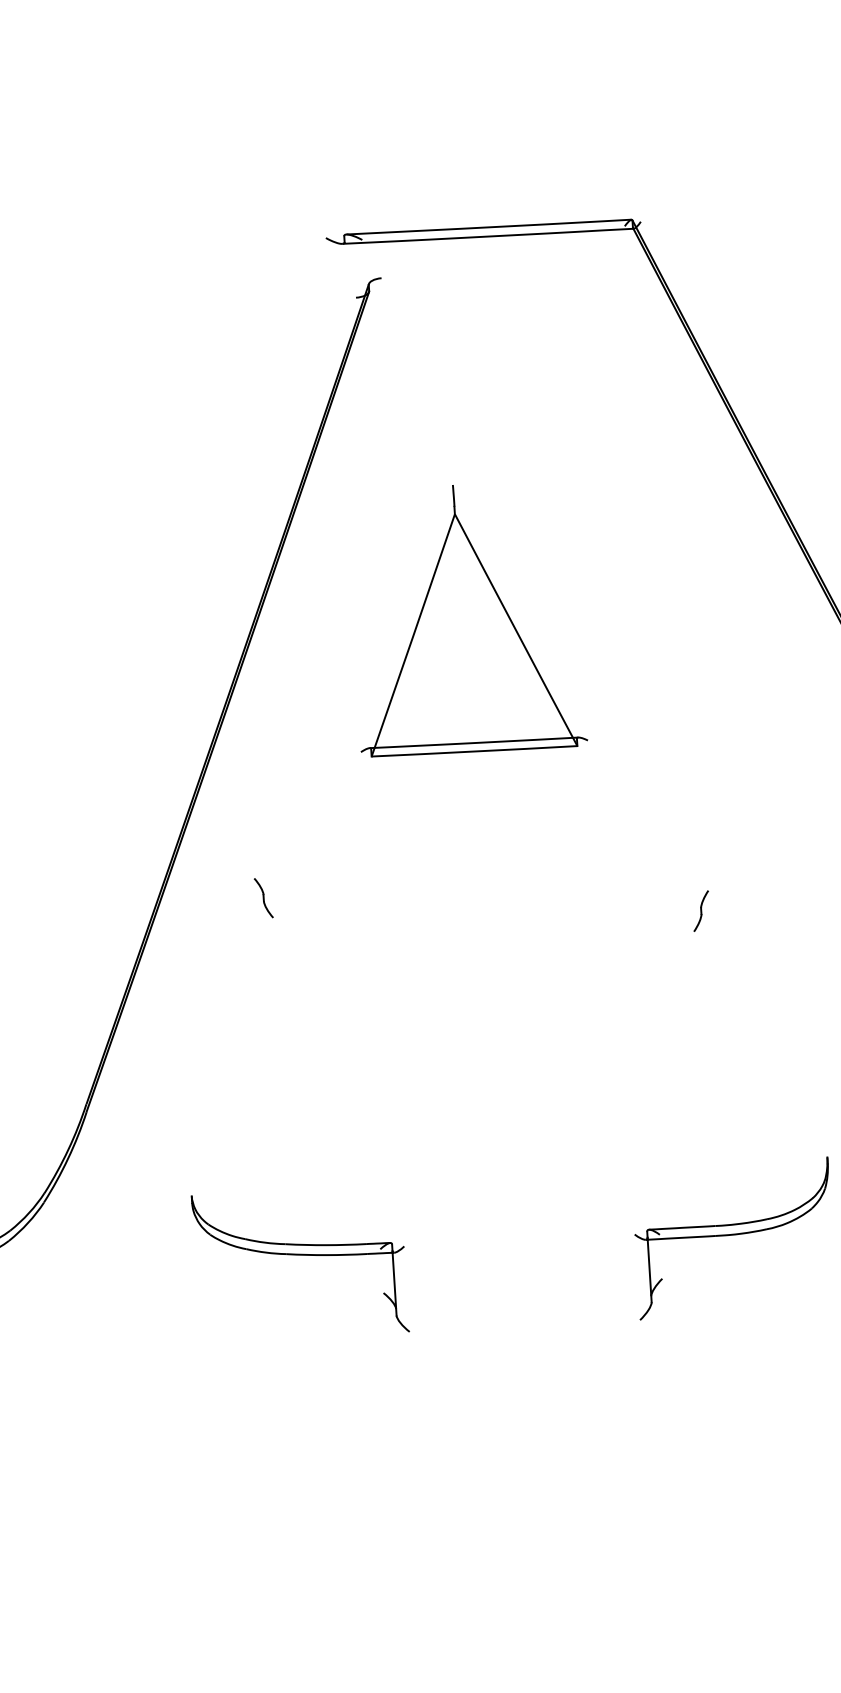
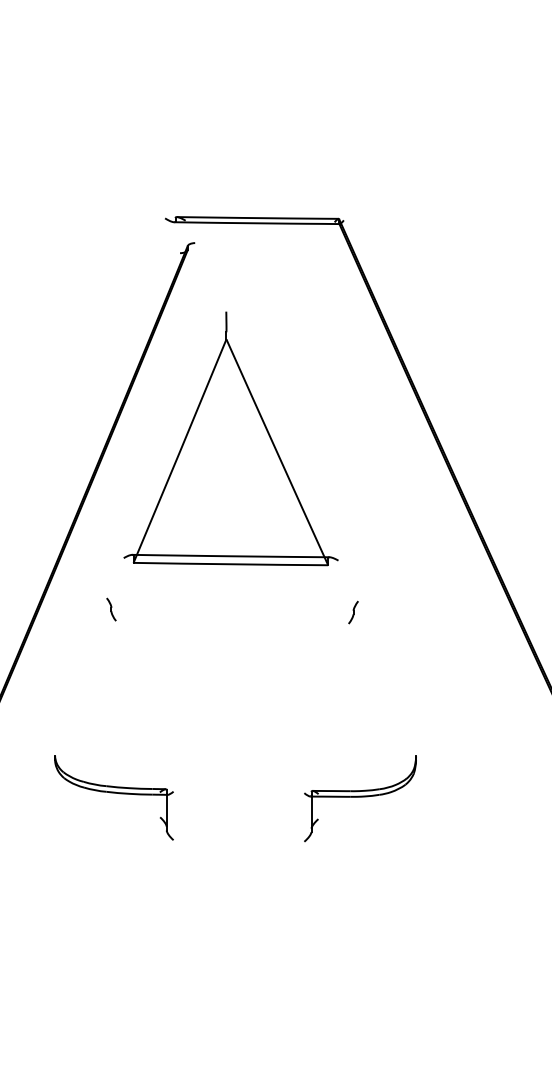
part: (465, 618) -> (230, 438), size x1.67
part: (263, 897) -> (111, 609), moved

